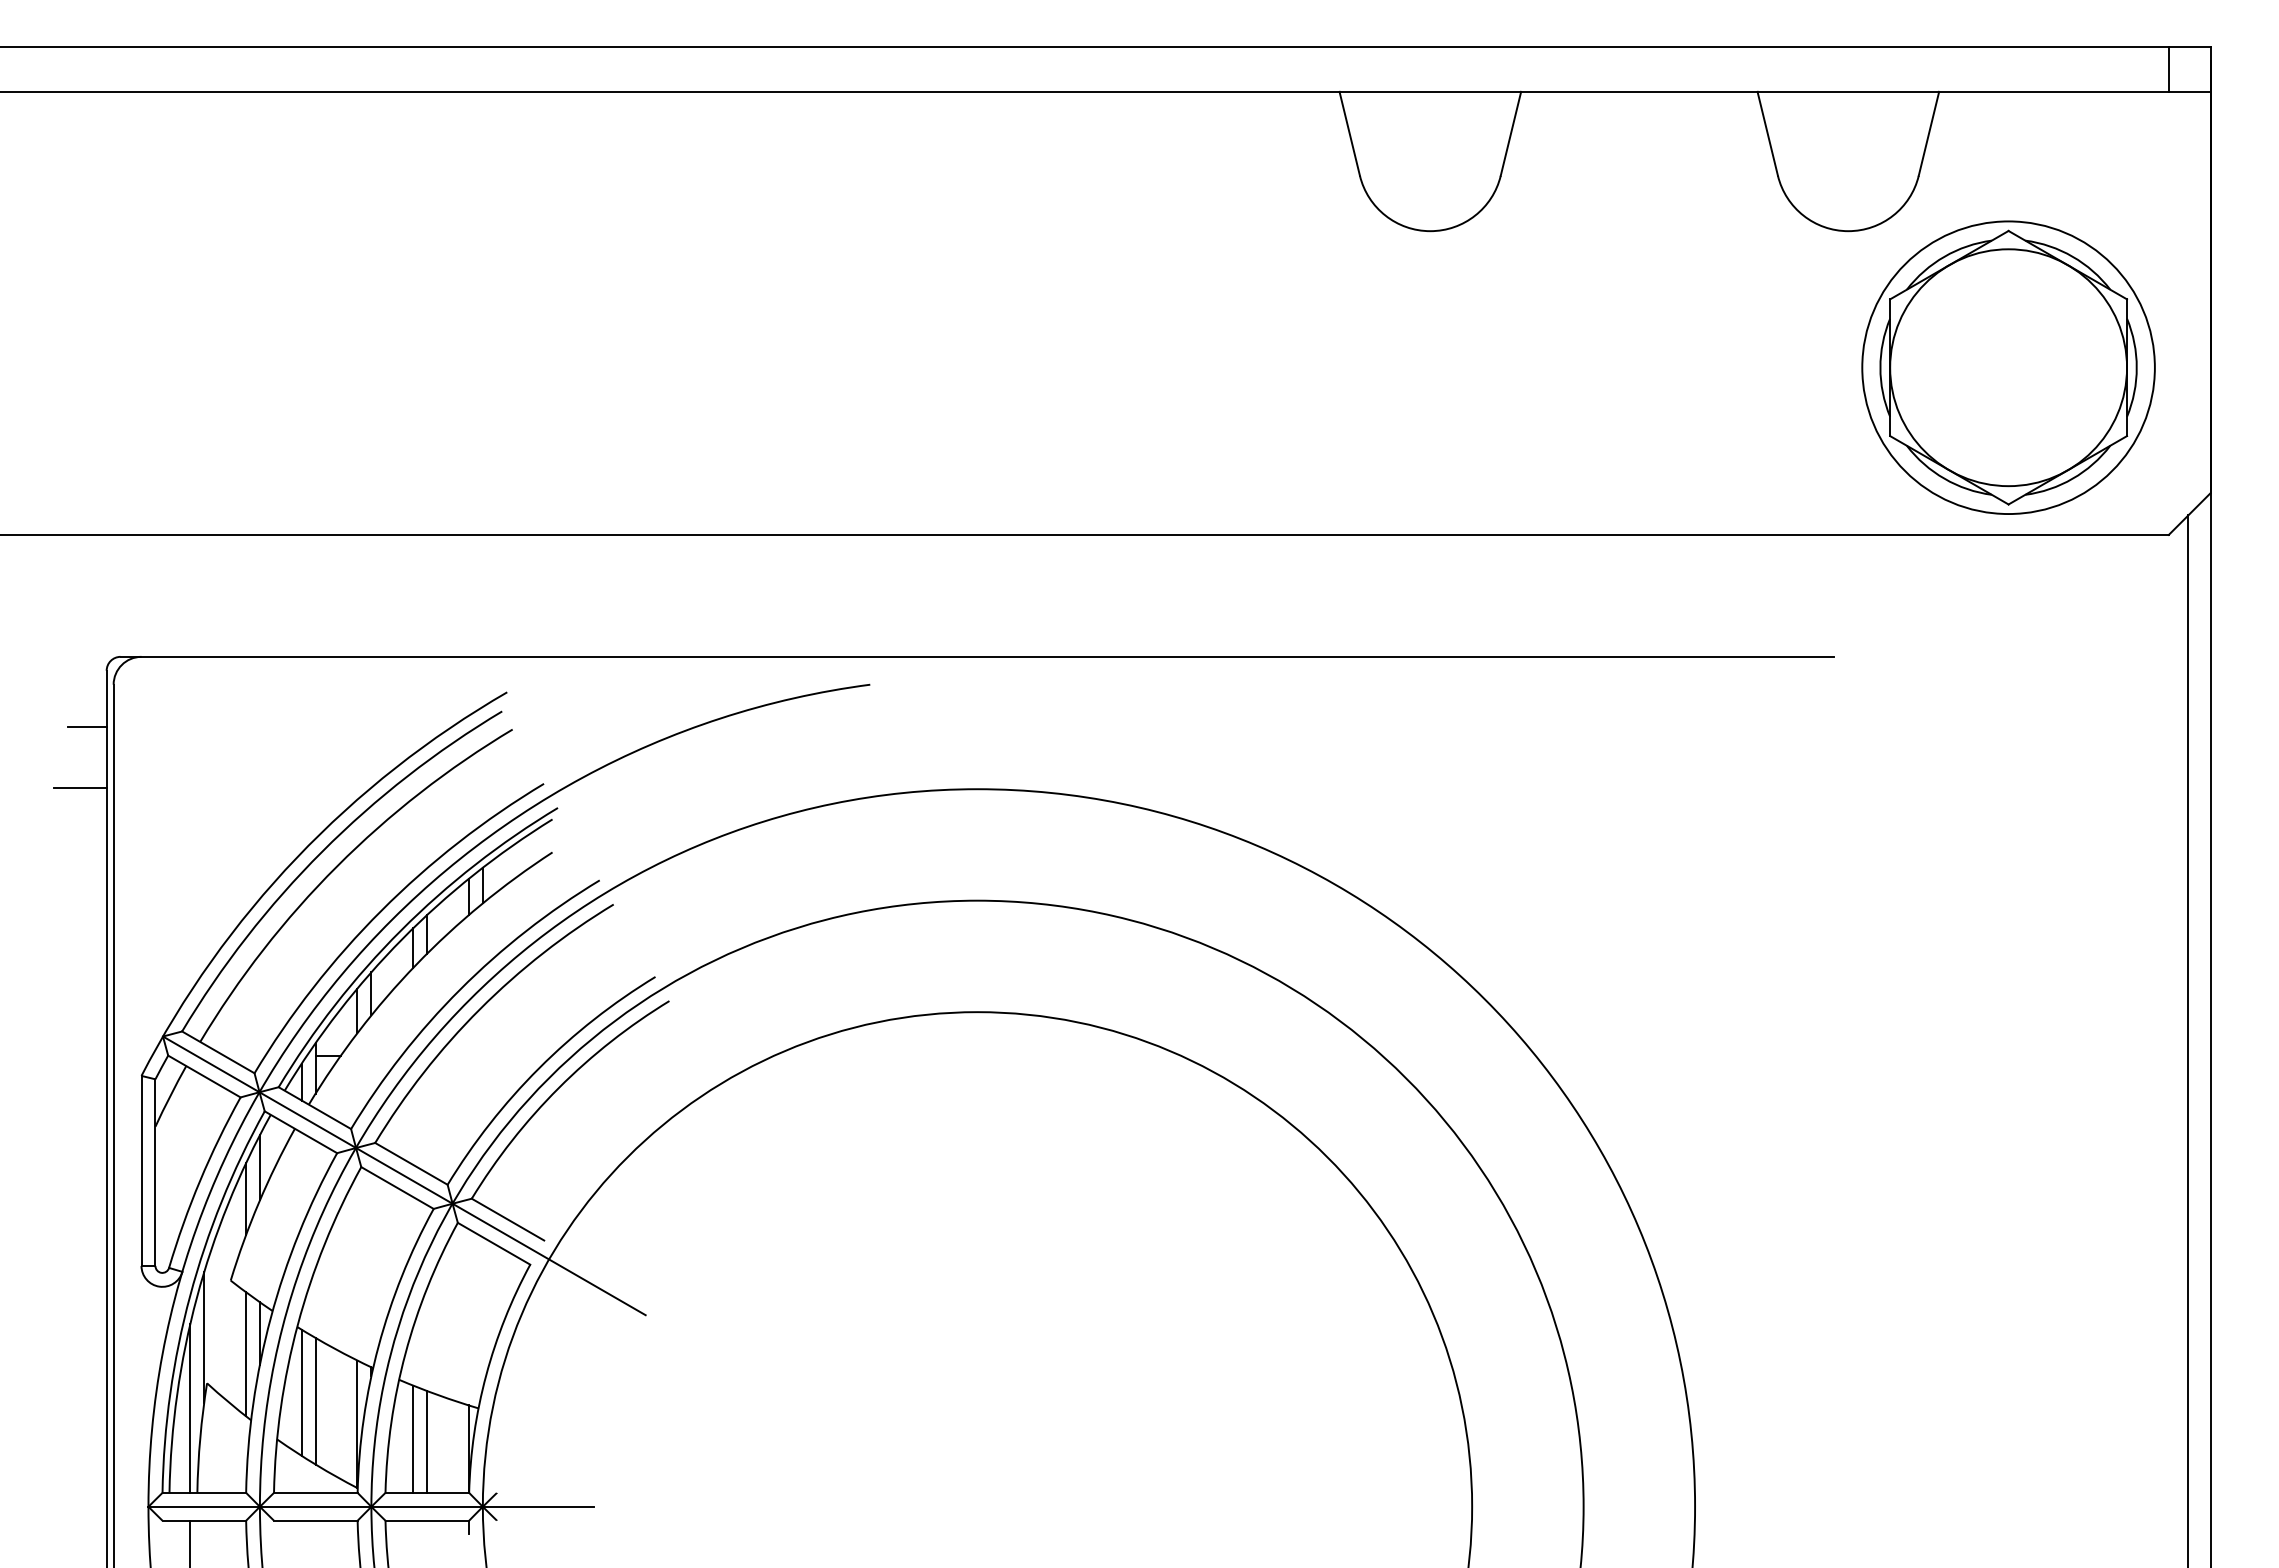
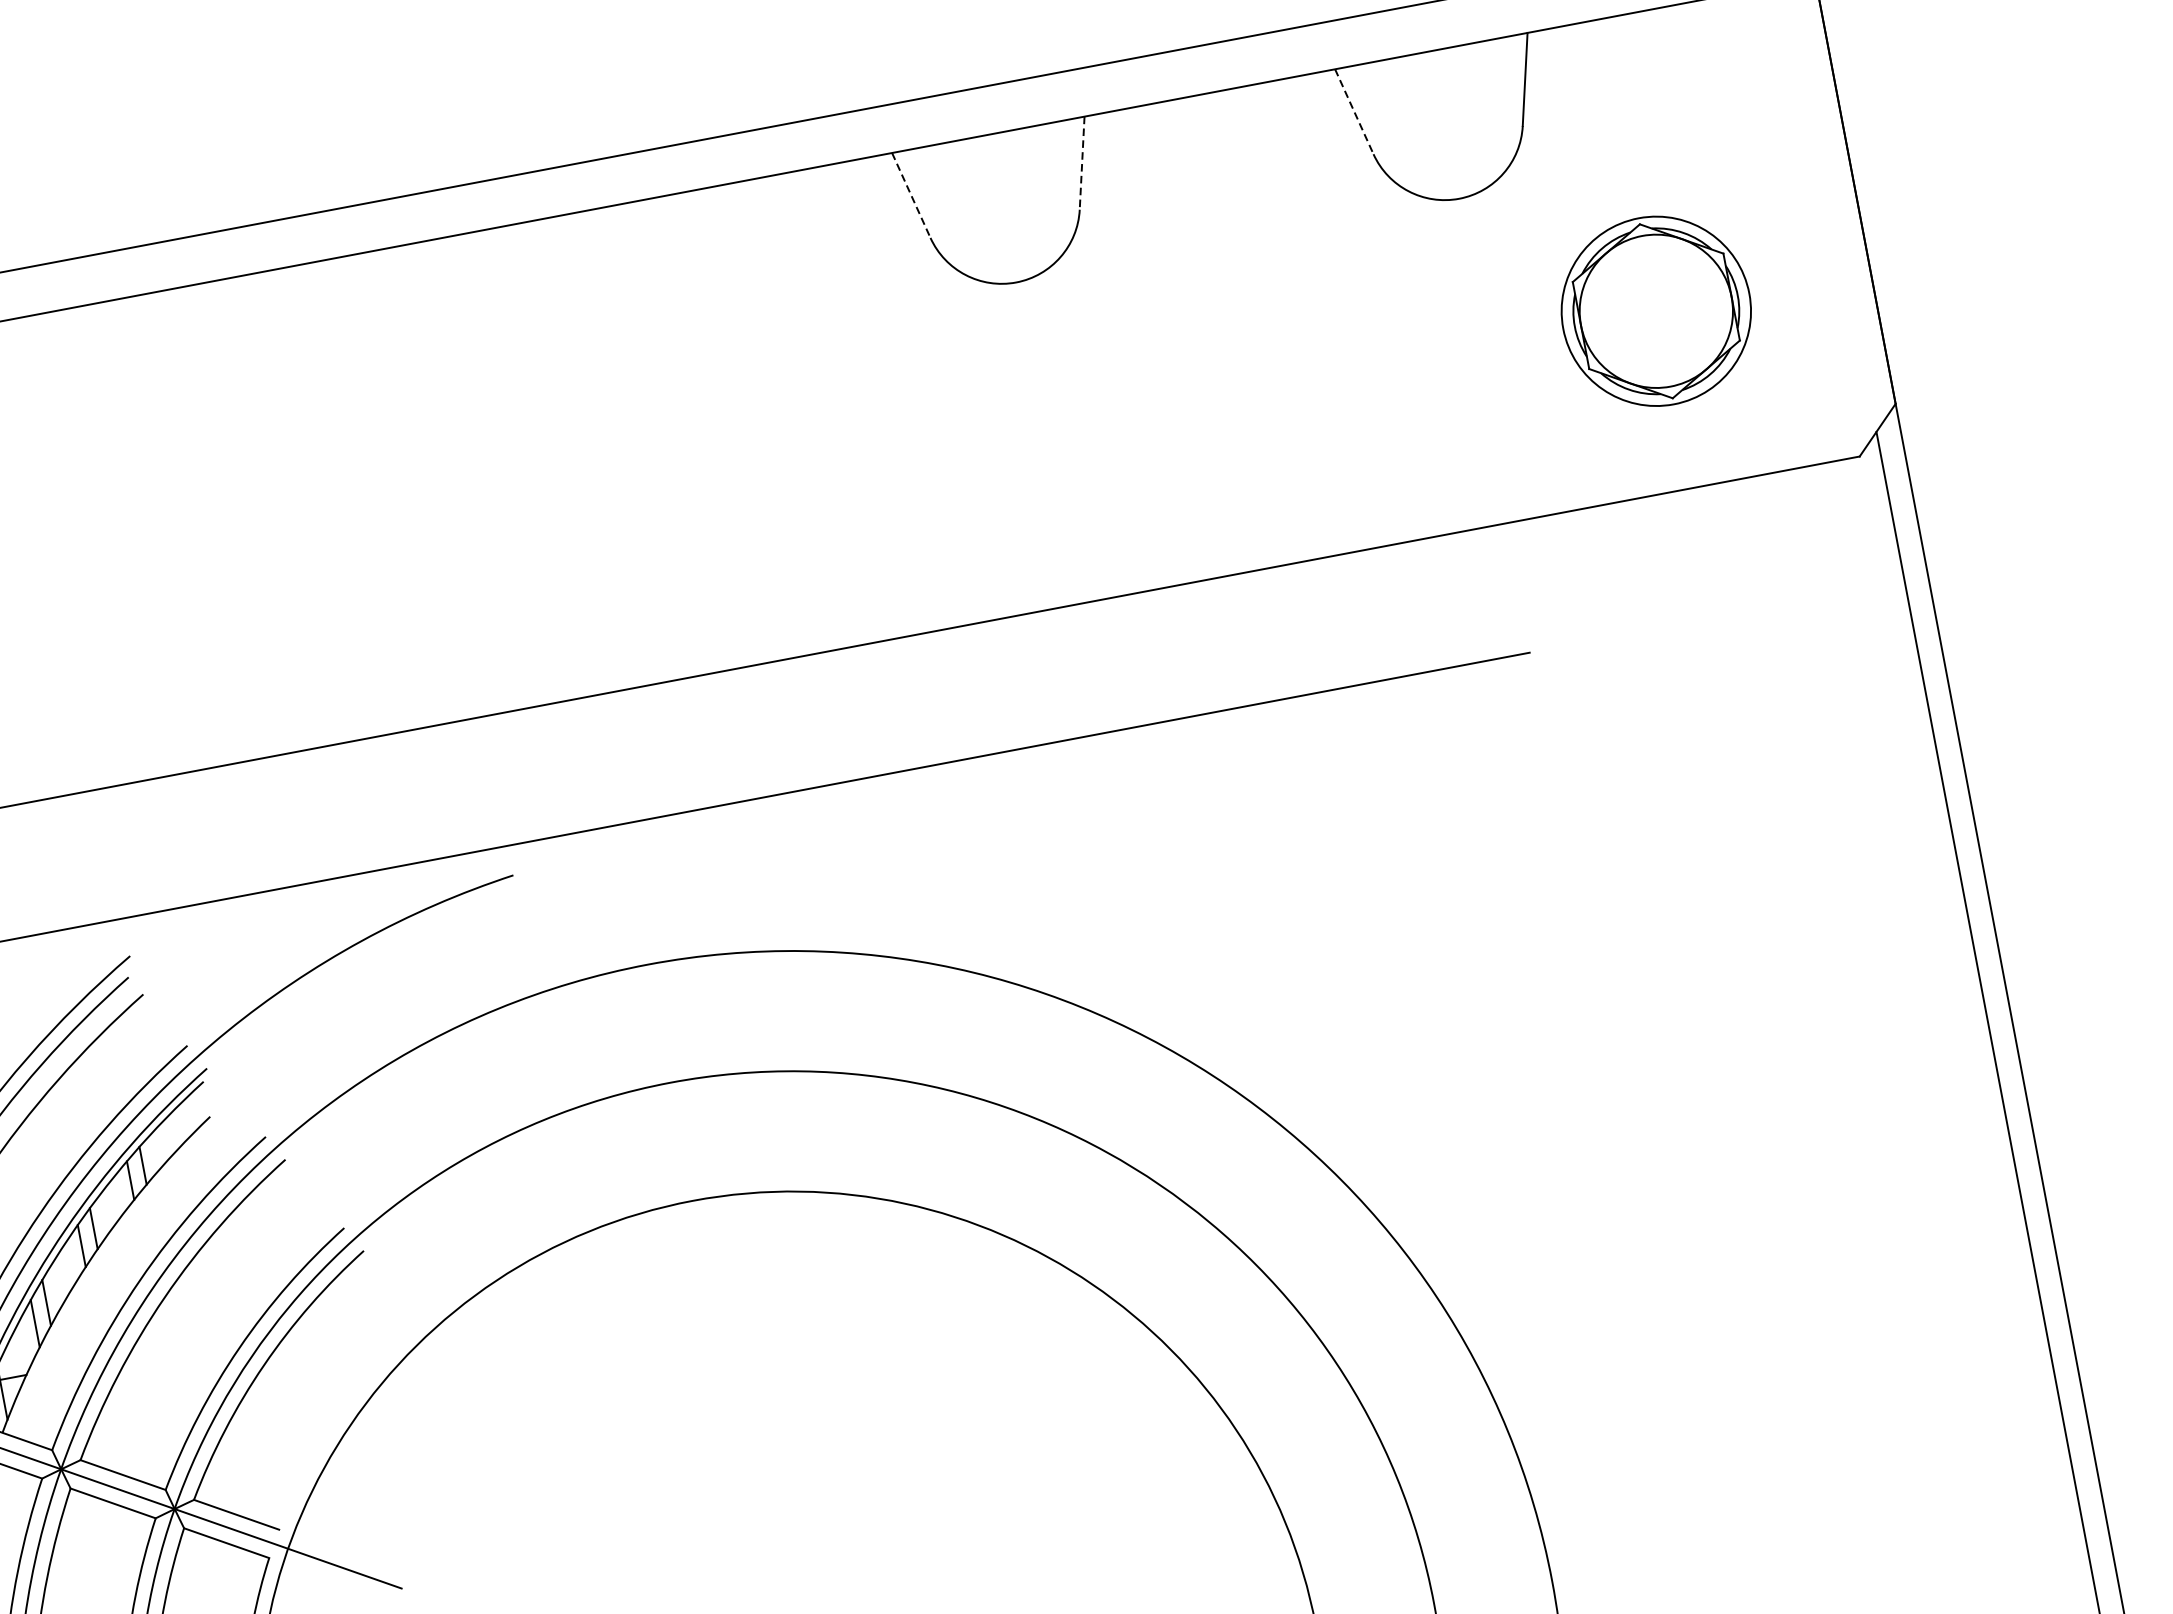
line: (1349, 134) -> (911, 196), solid -> dashed
line: (1510, 134) -> (1081, 163), solid -> dashed
line: (1767, 134) -> (1354, 112), solid -> dashed
part: (2008, 367) -> (1656, 311), size x0.6

